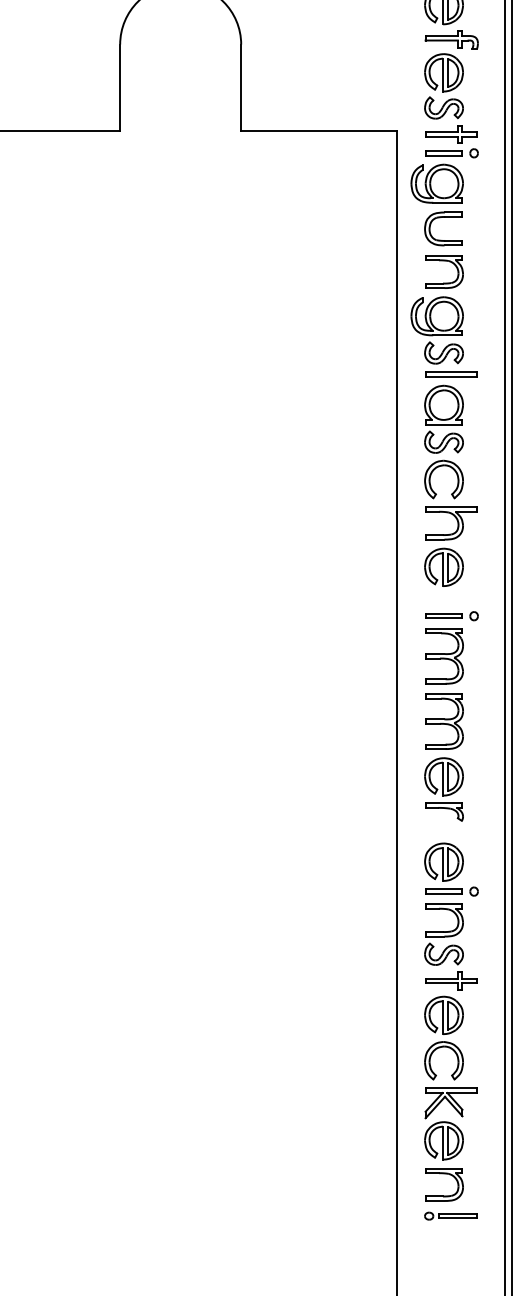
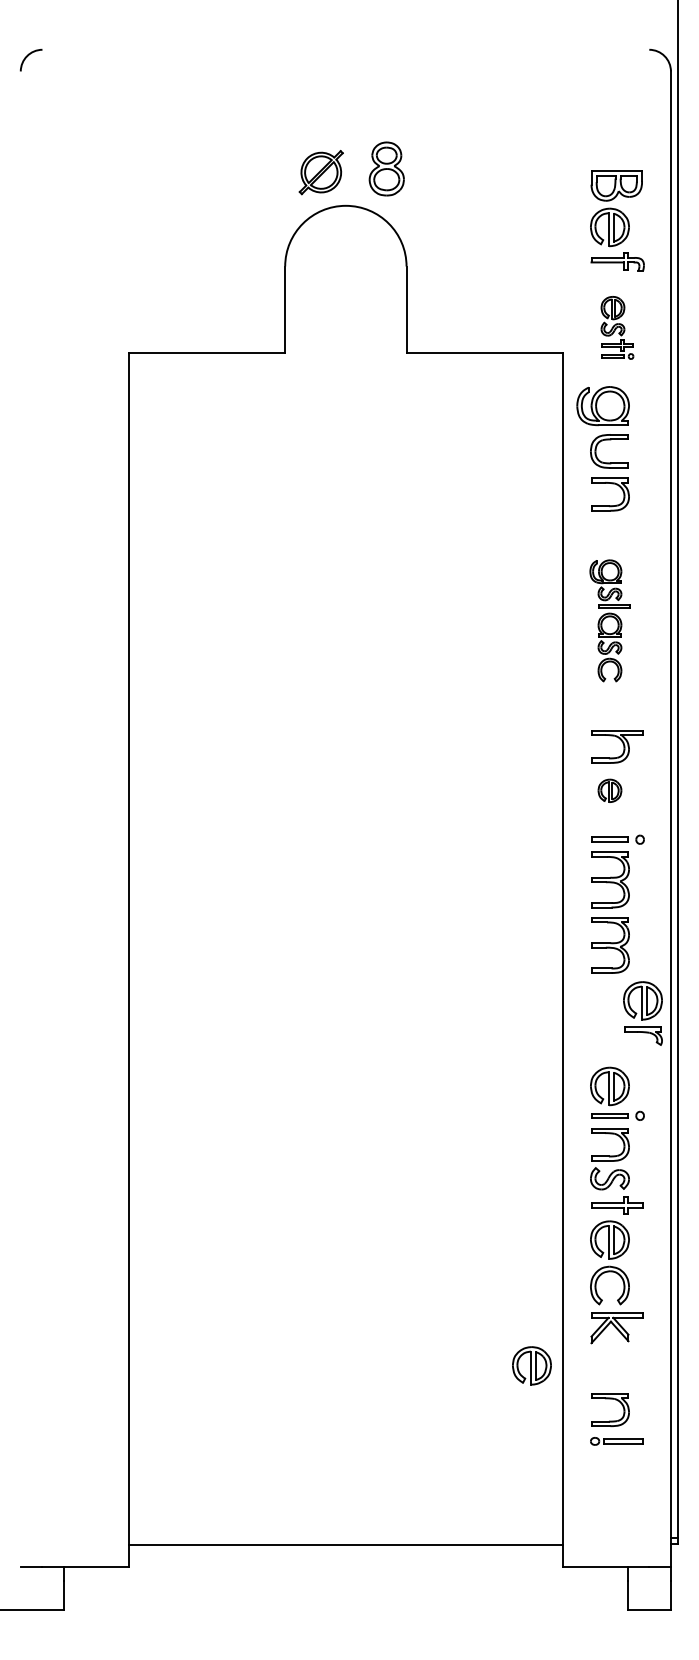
part: (451, 105) -> (617, 327), size x0.6
part: (443, 397) -> (609, 620), size x0.6
part: (443, 567) -> (609, 790), size x0.6
part: (443, 789) -> (642, 1013), moved
part: (443, 1140) -> (531, 1365), moved

